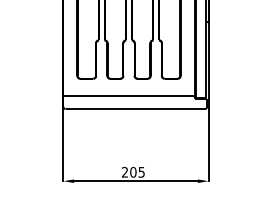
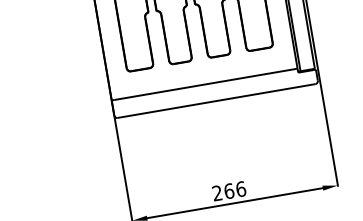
text: (137, 171) -> (234, 189), 205 -> 266

